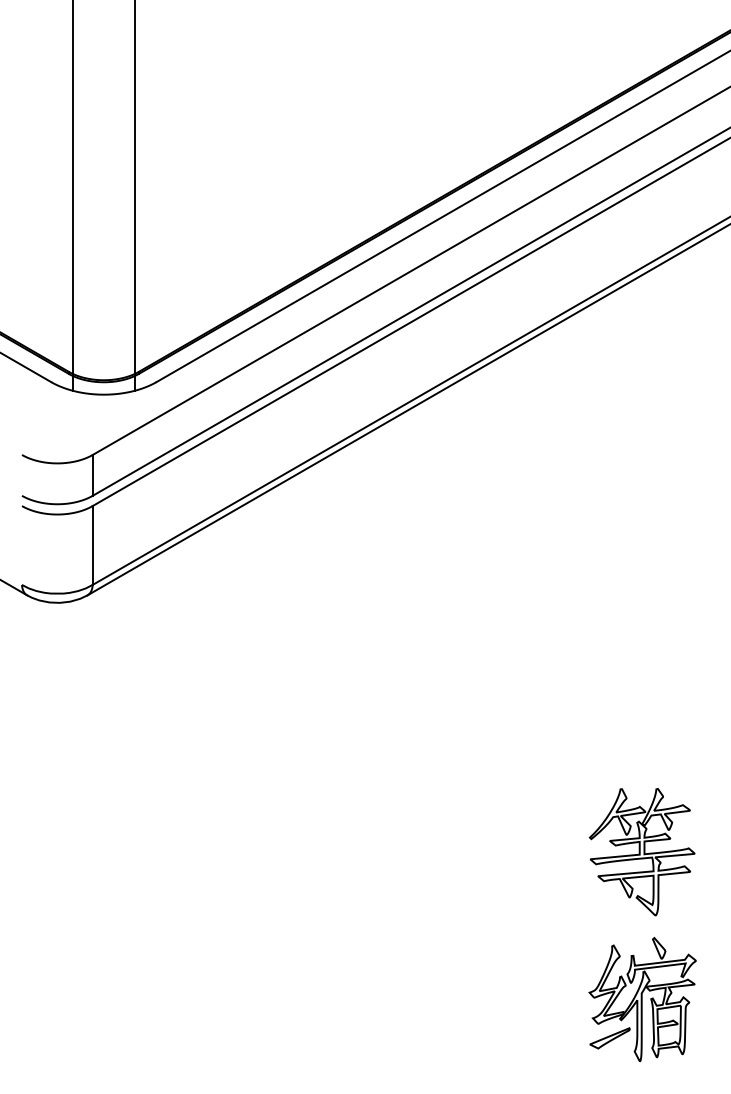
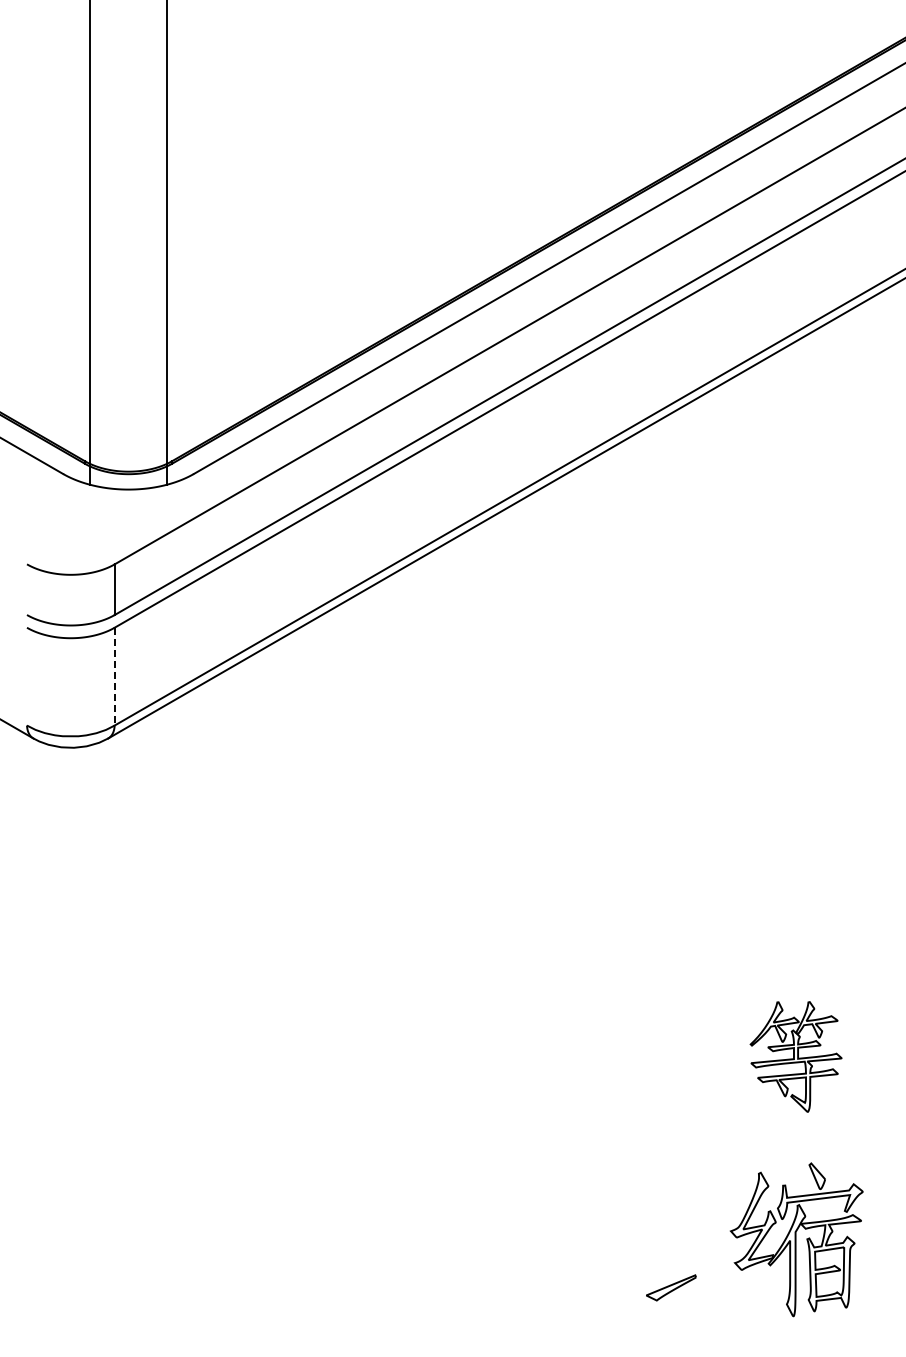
line: (92, 545) -> (114, 676), solid -> dashed
part: (641, 851) -> (795, 1056), size x0.7
part: (610, 1038) -> (671, 1287), moved

